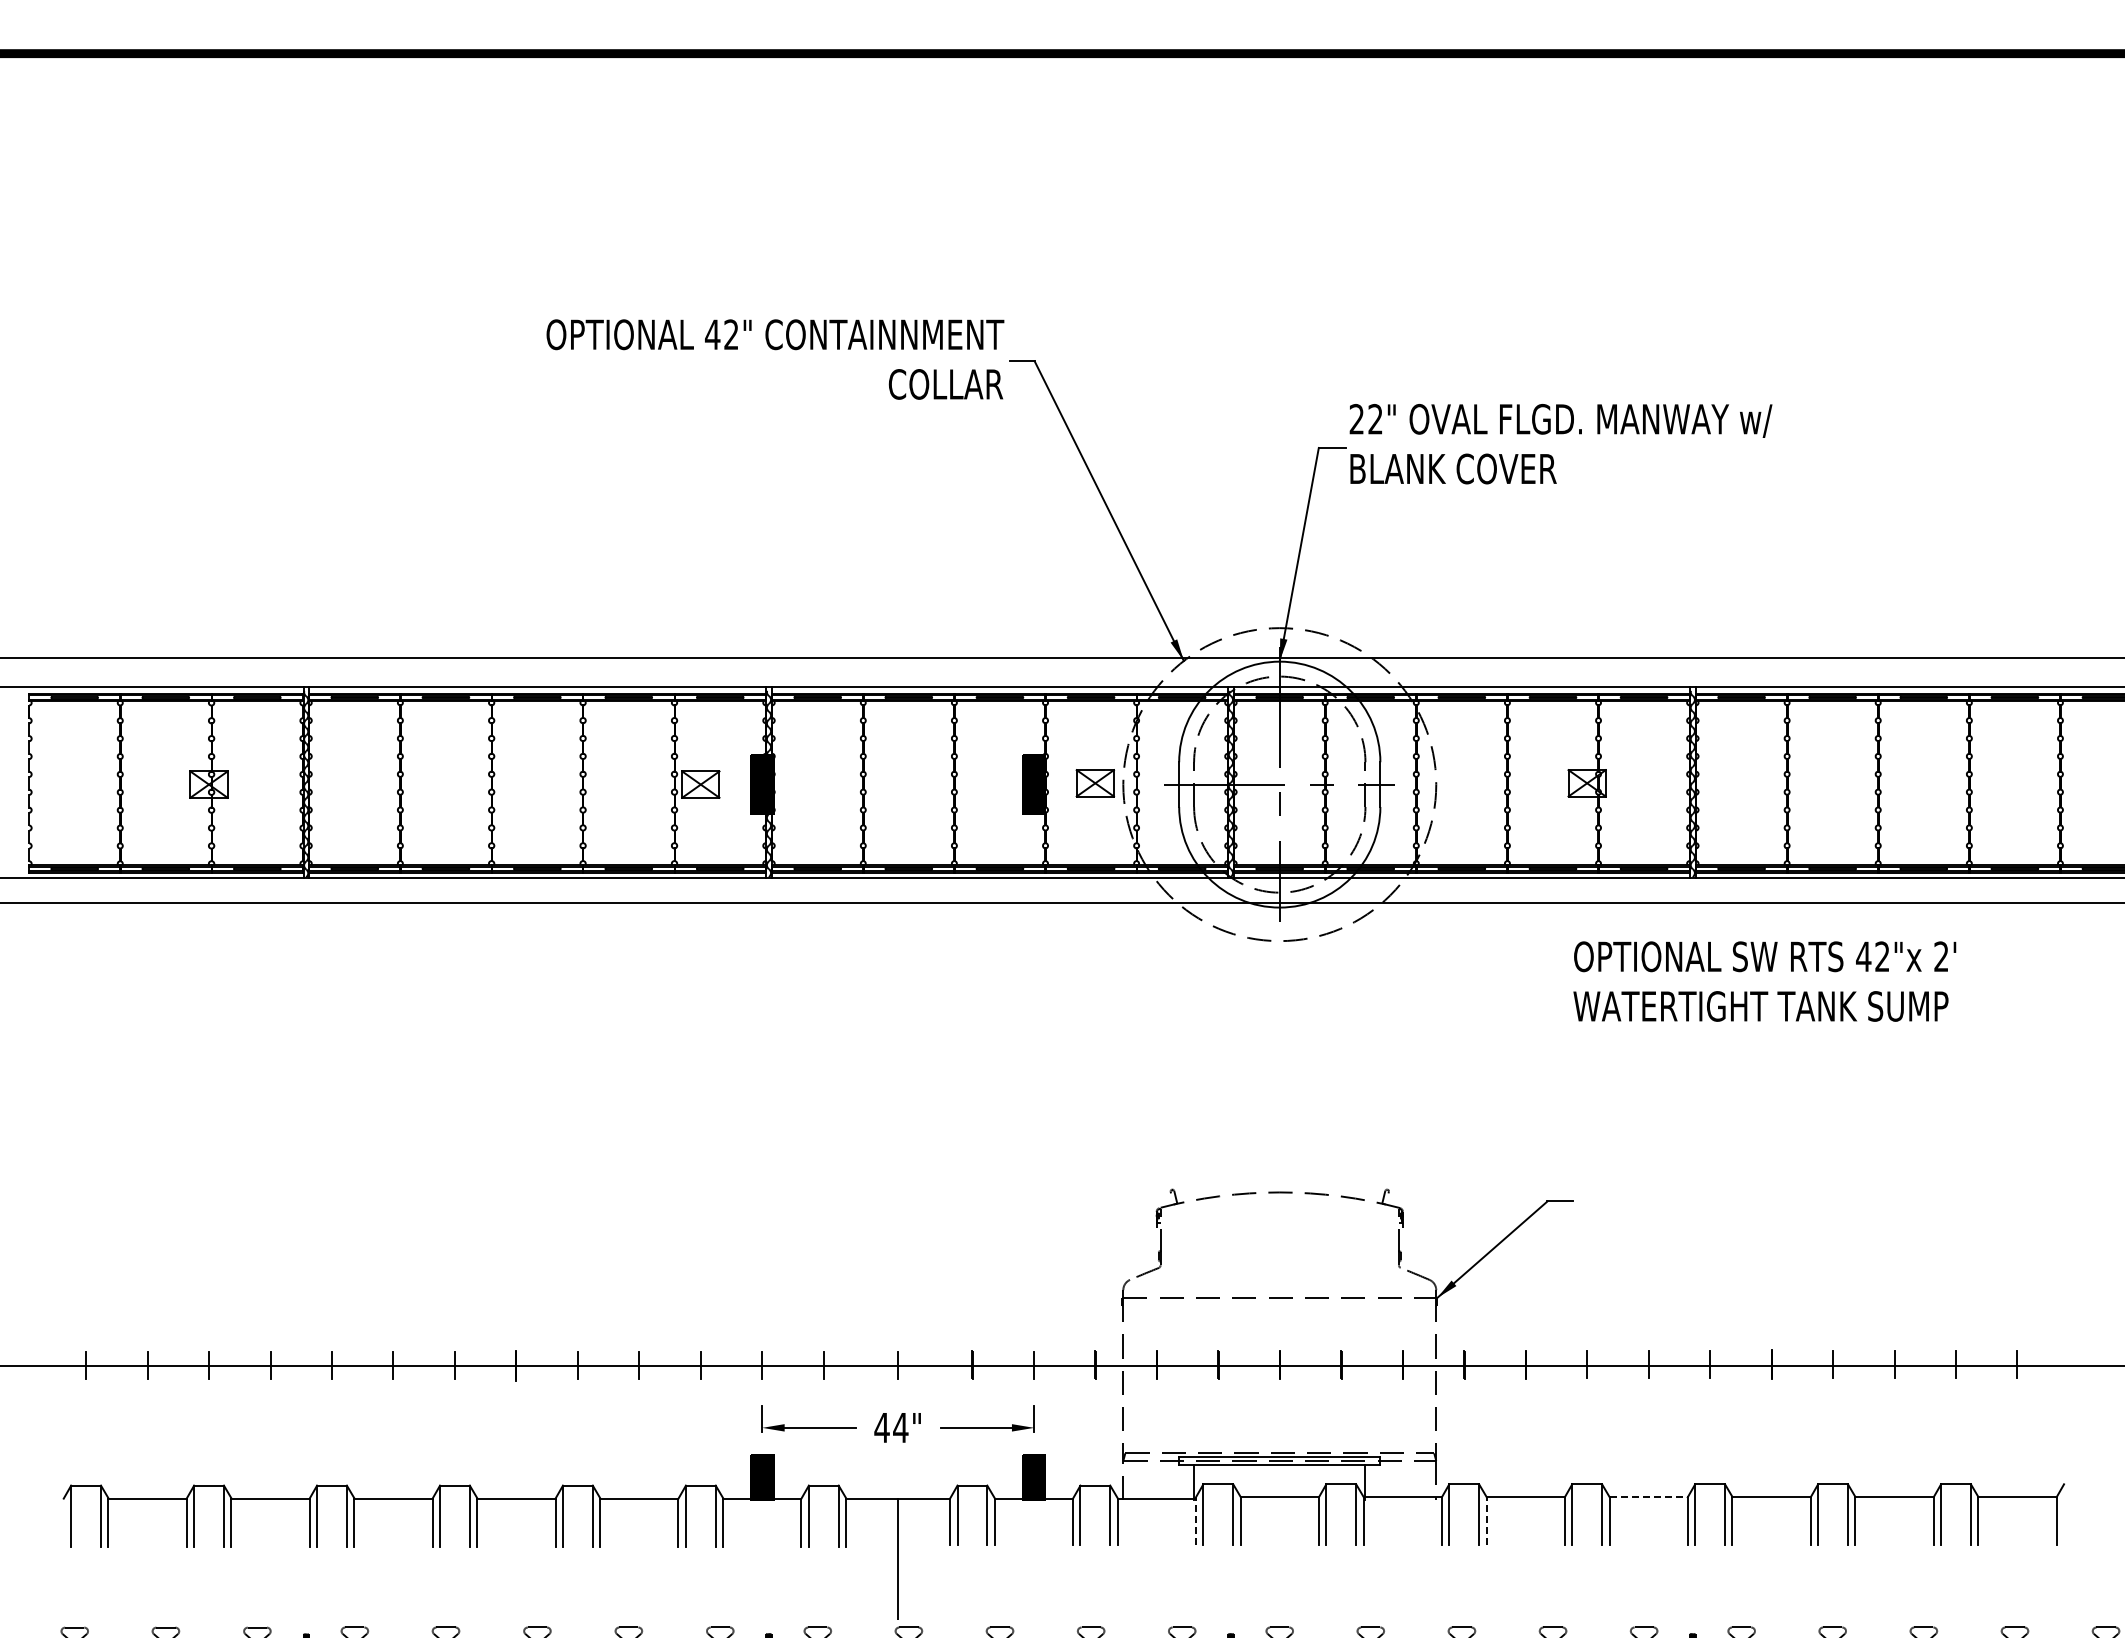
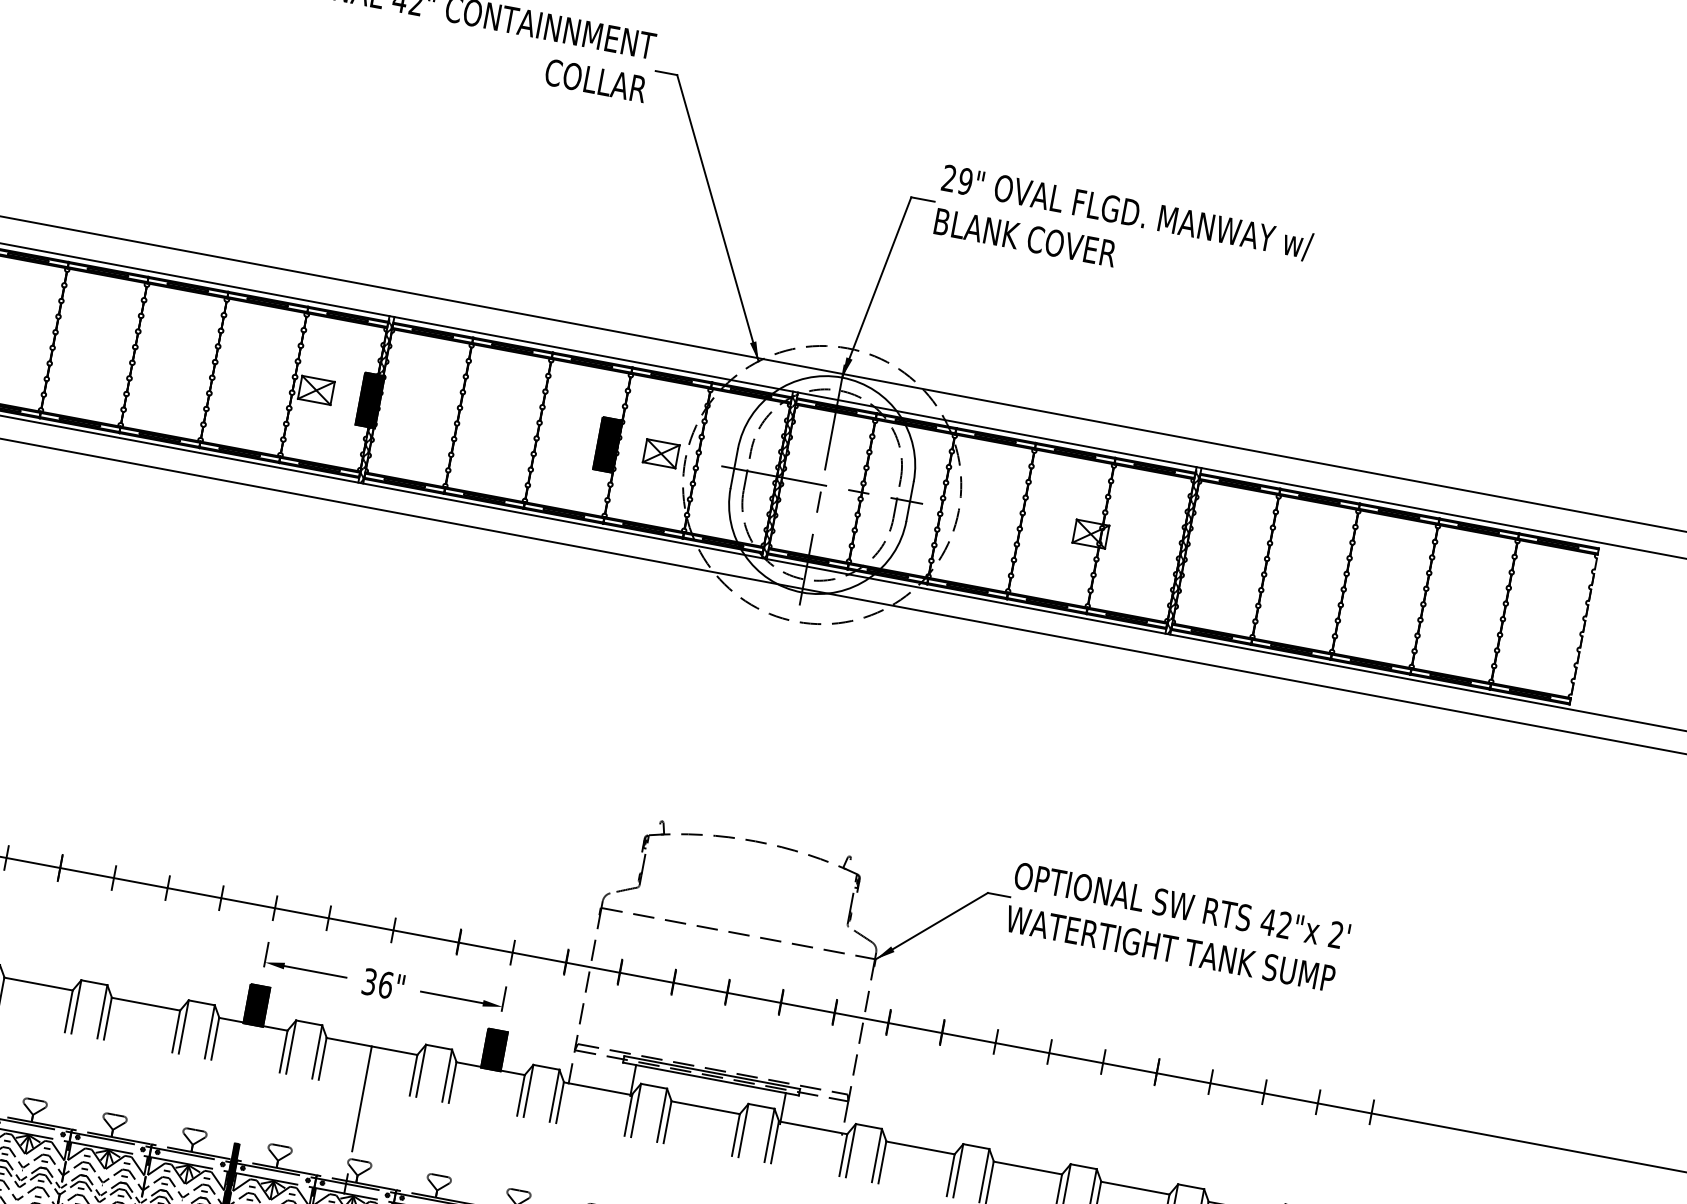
text: (1375, 419) -> (965, 181), 22" -> 29"
text: (1764, 981) -> (1177, 927), moved
text: (891, 1427) -> (377, 983), 44" -> 36"
line: (1649, 1497) -> (1028, 1168), dashed -> solid
line: (1195, 1521) -> (628, 1115), dashed -> solid
line: (1486, 1521) -> (882, 1162), dashed -> solid

